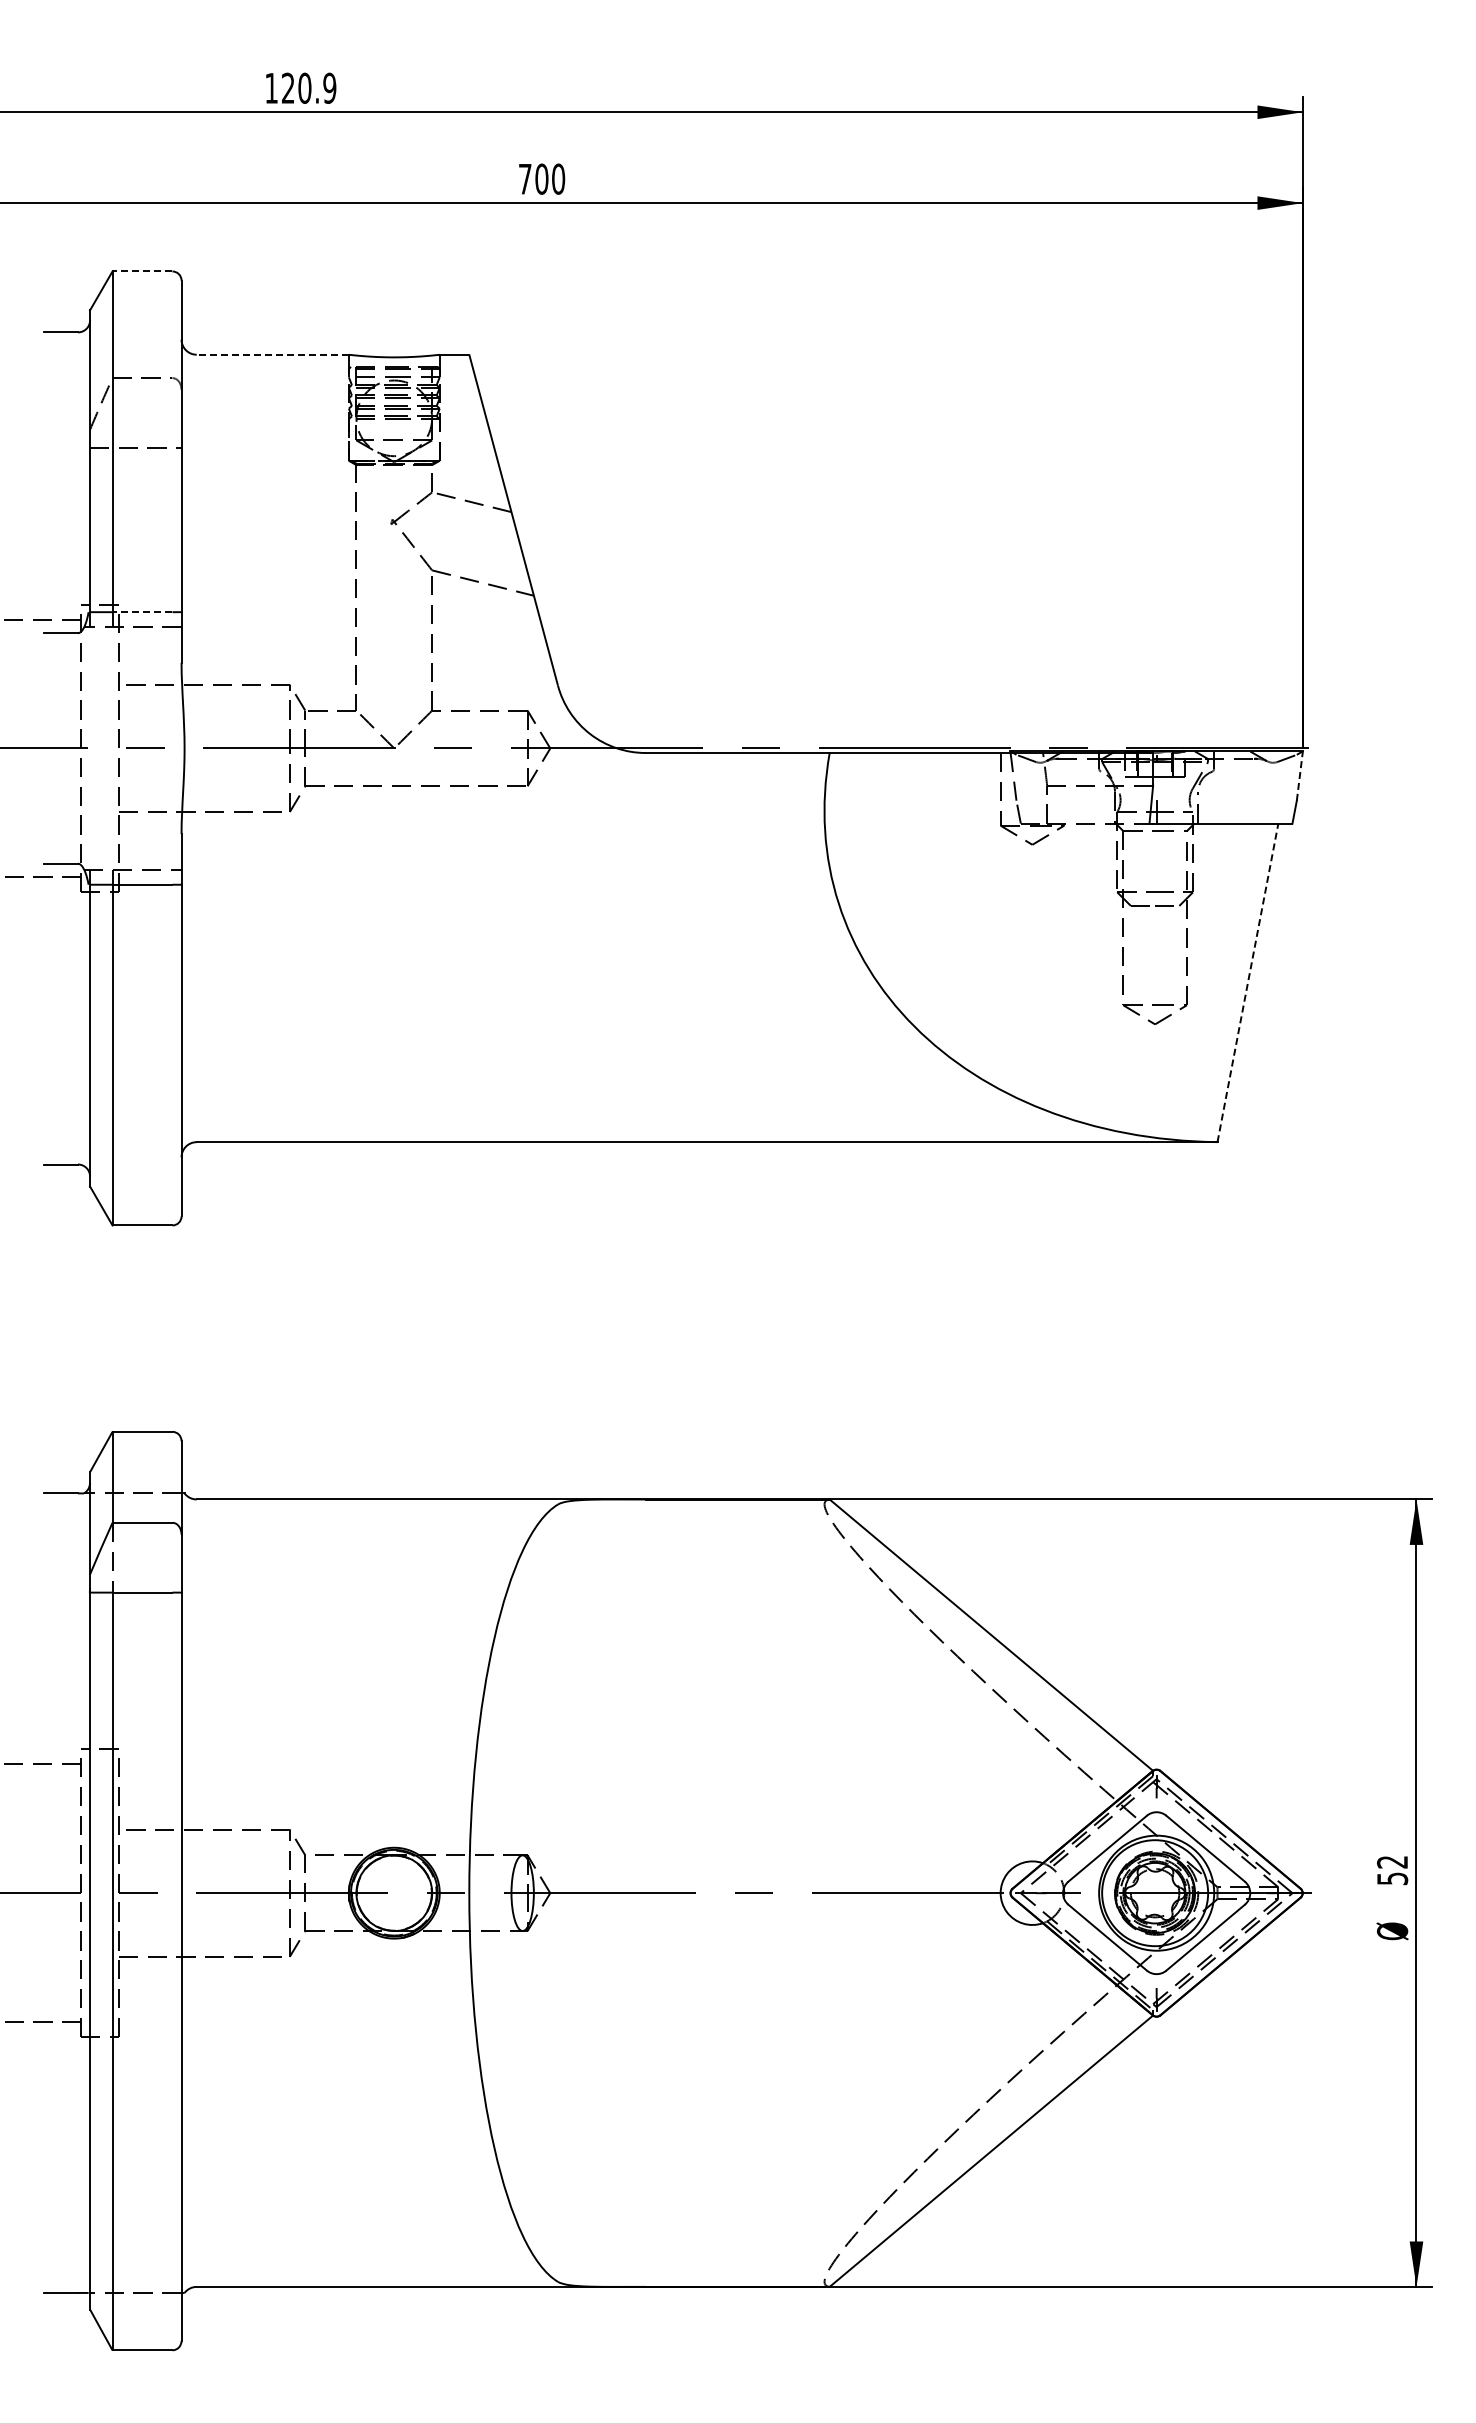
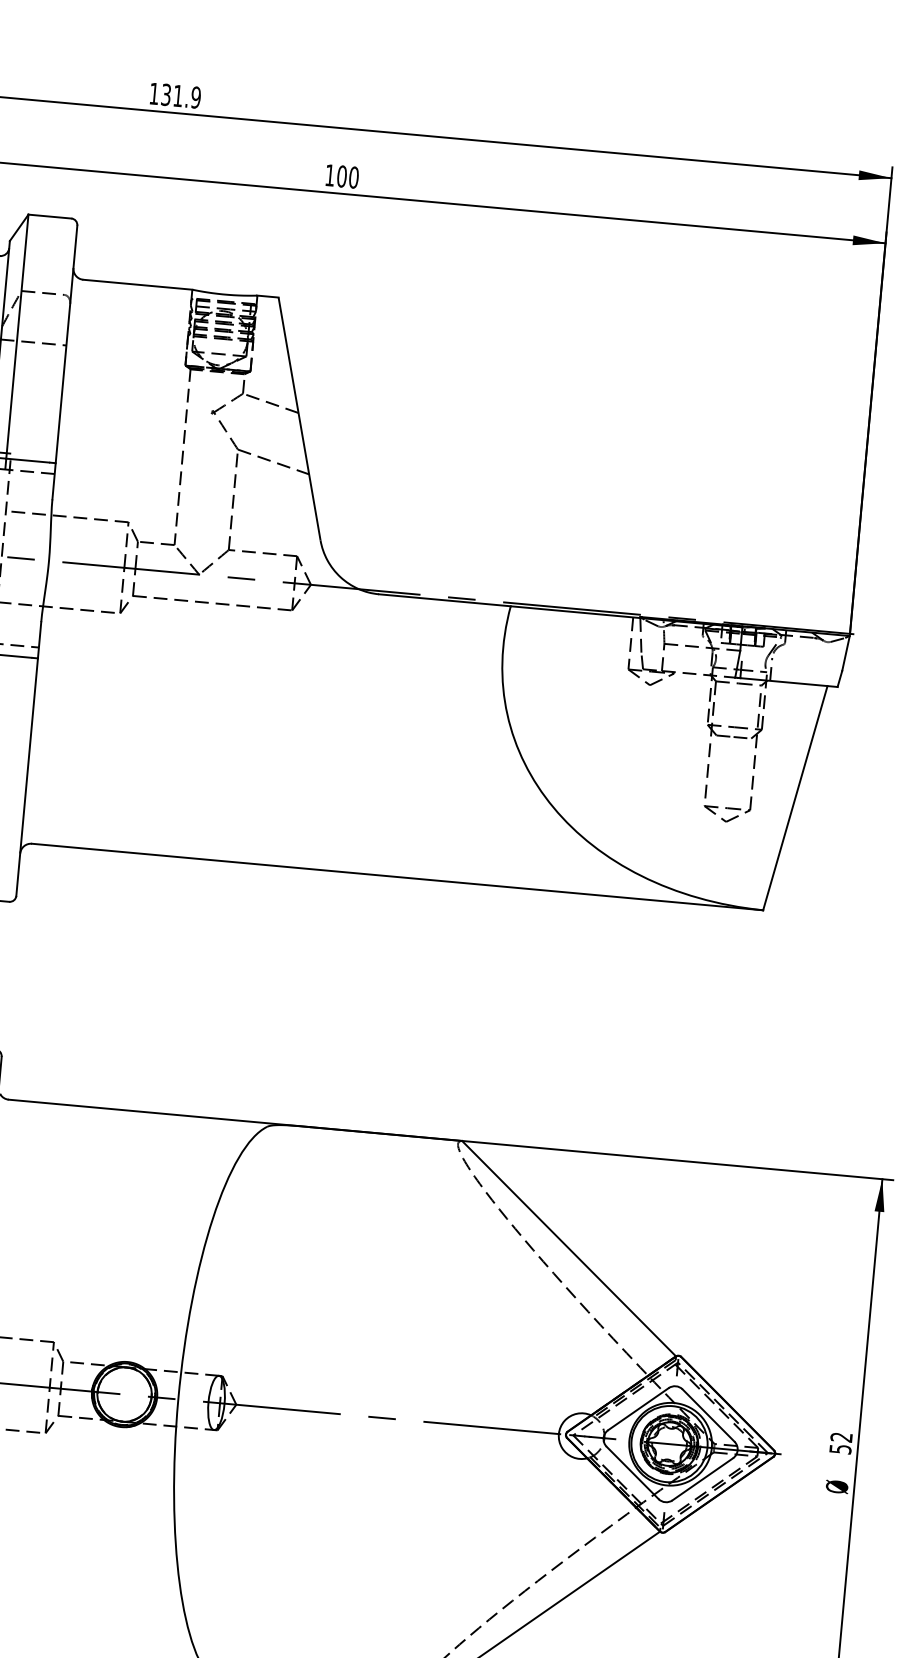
text: (296, 87) -> (172, 94), 120.9 -> 131.9
text: (525, 179) -> (330, 175), 700 -> 100
line: (142, 271) -> (49, 216), dashed -> solid
line: (272, 354) -> (137, 284), dashed -> solid
line: (142, 612) -> (27, 460), dashed -> solid
line: (1299, 776) -> (845, 653), dashed -> solid
line: (1248, 982) -> (795, 797), dashed -> solid

